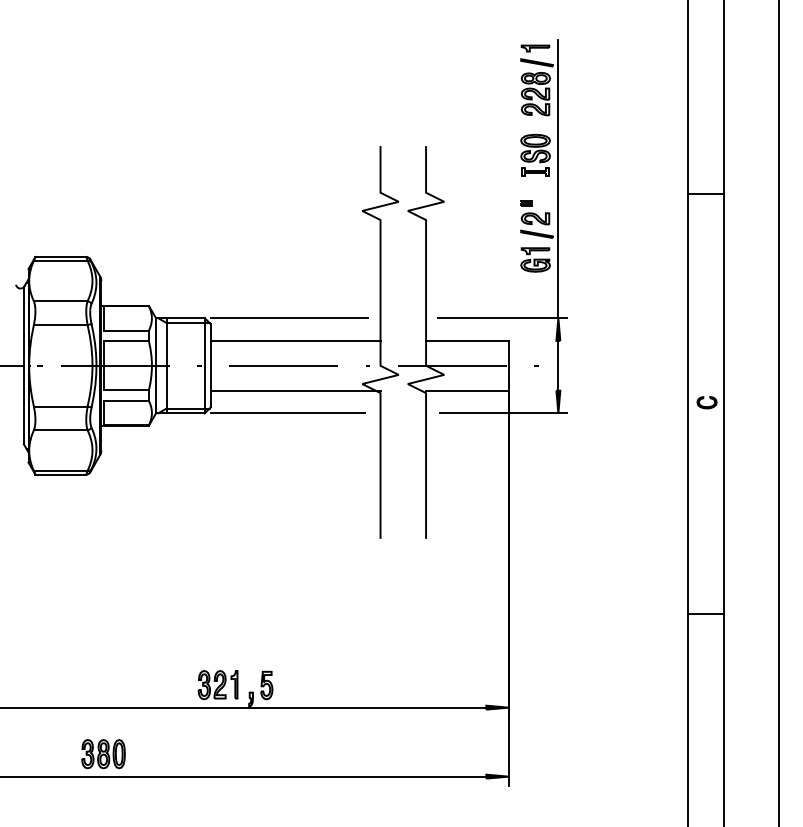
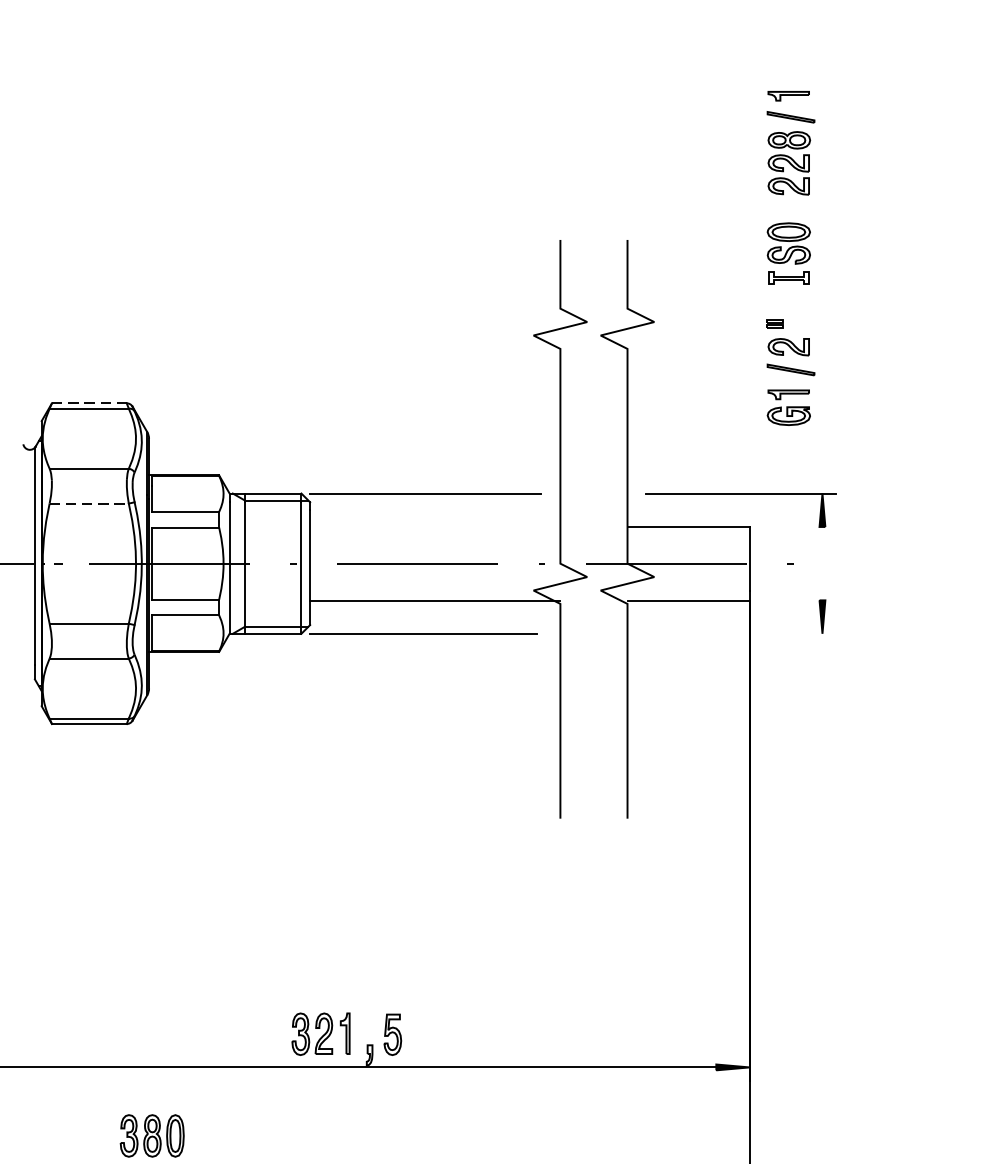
line: (558, 179) -> (822, 289), removed
line: (61, 256) -> (90, 402), solid -> dashed
line: (60, 325) -> (88, 504), solid -> dashed
line: (295, 340) -> (435, 526), removed
line: (558, 365) -> (822, 563), removed
line: (503, 413) -> (741, 633), removed

